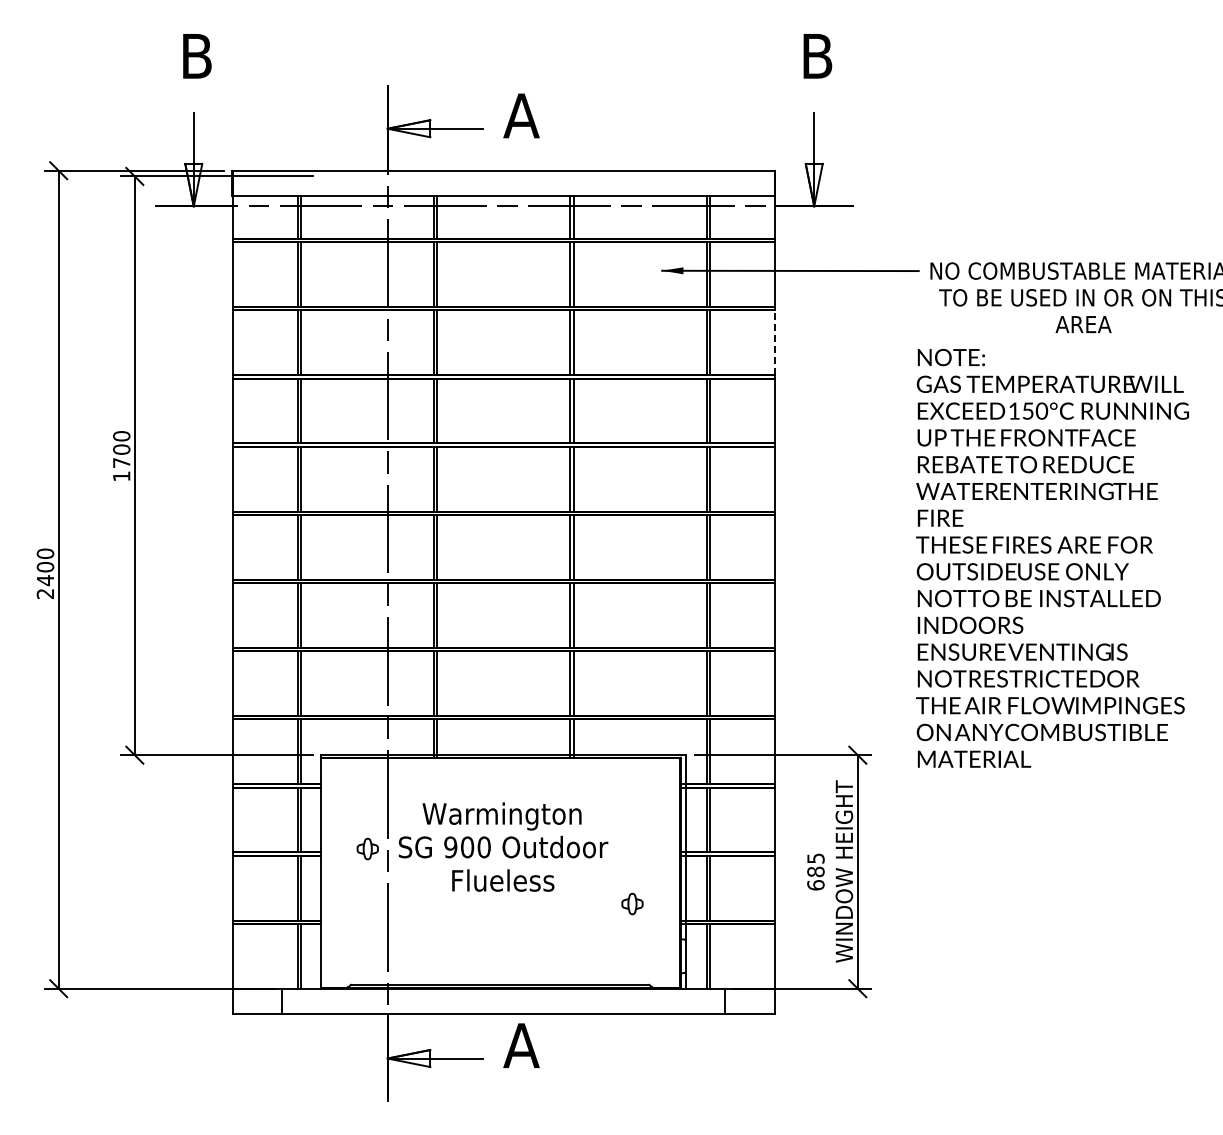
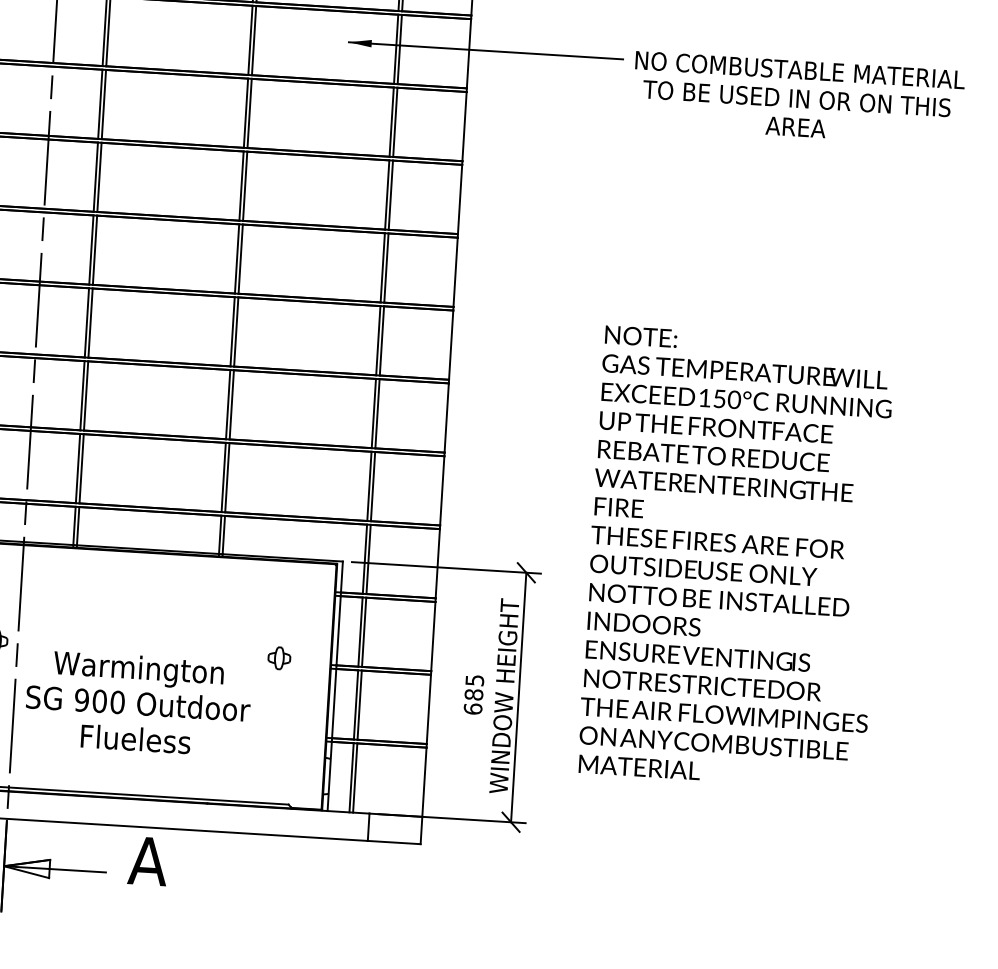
line: (774, 342) -> (464, 126), dashed -> solid
text: (1052, 558) -> (736, 558), moved
text: (503, 846) -> (138, 702), moved
part: (632, 903) -> (279, 657), moved

